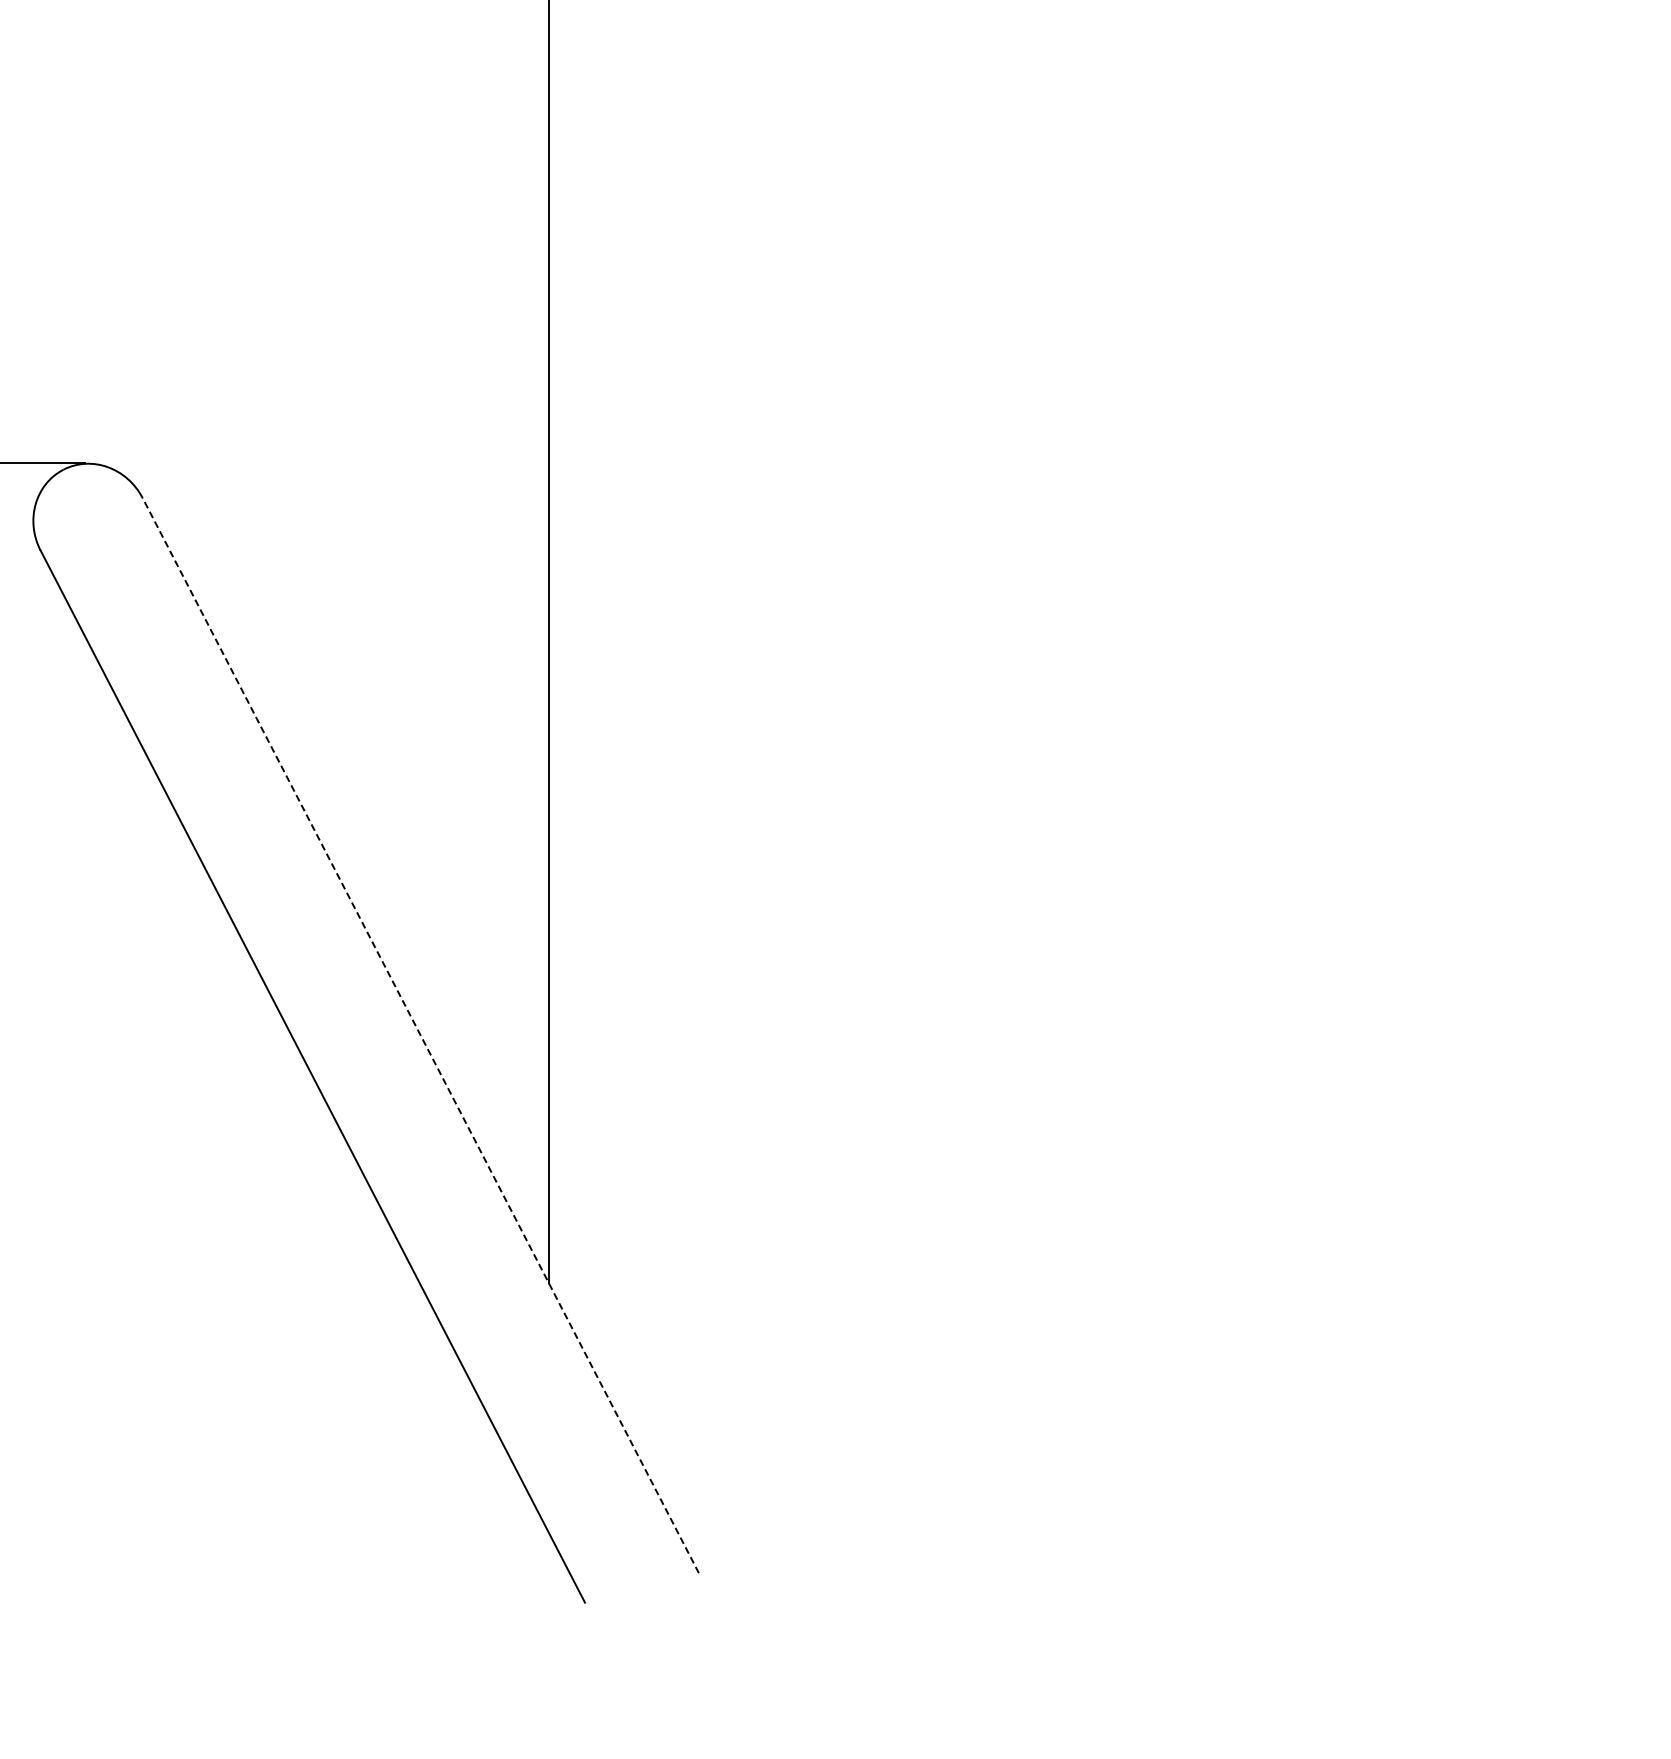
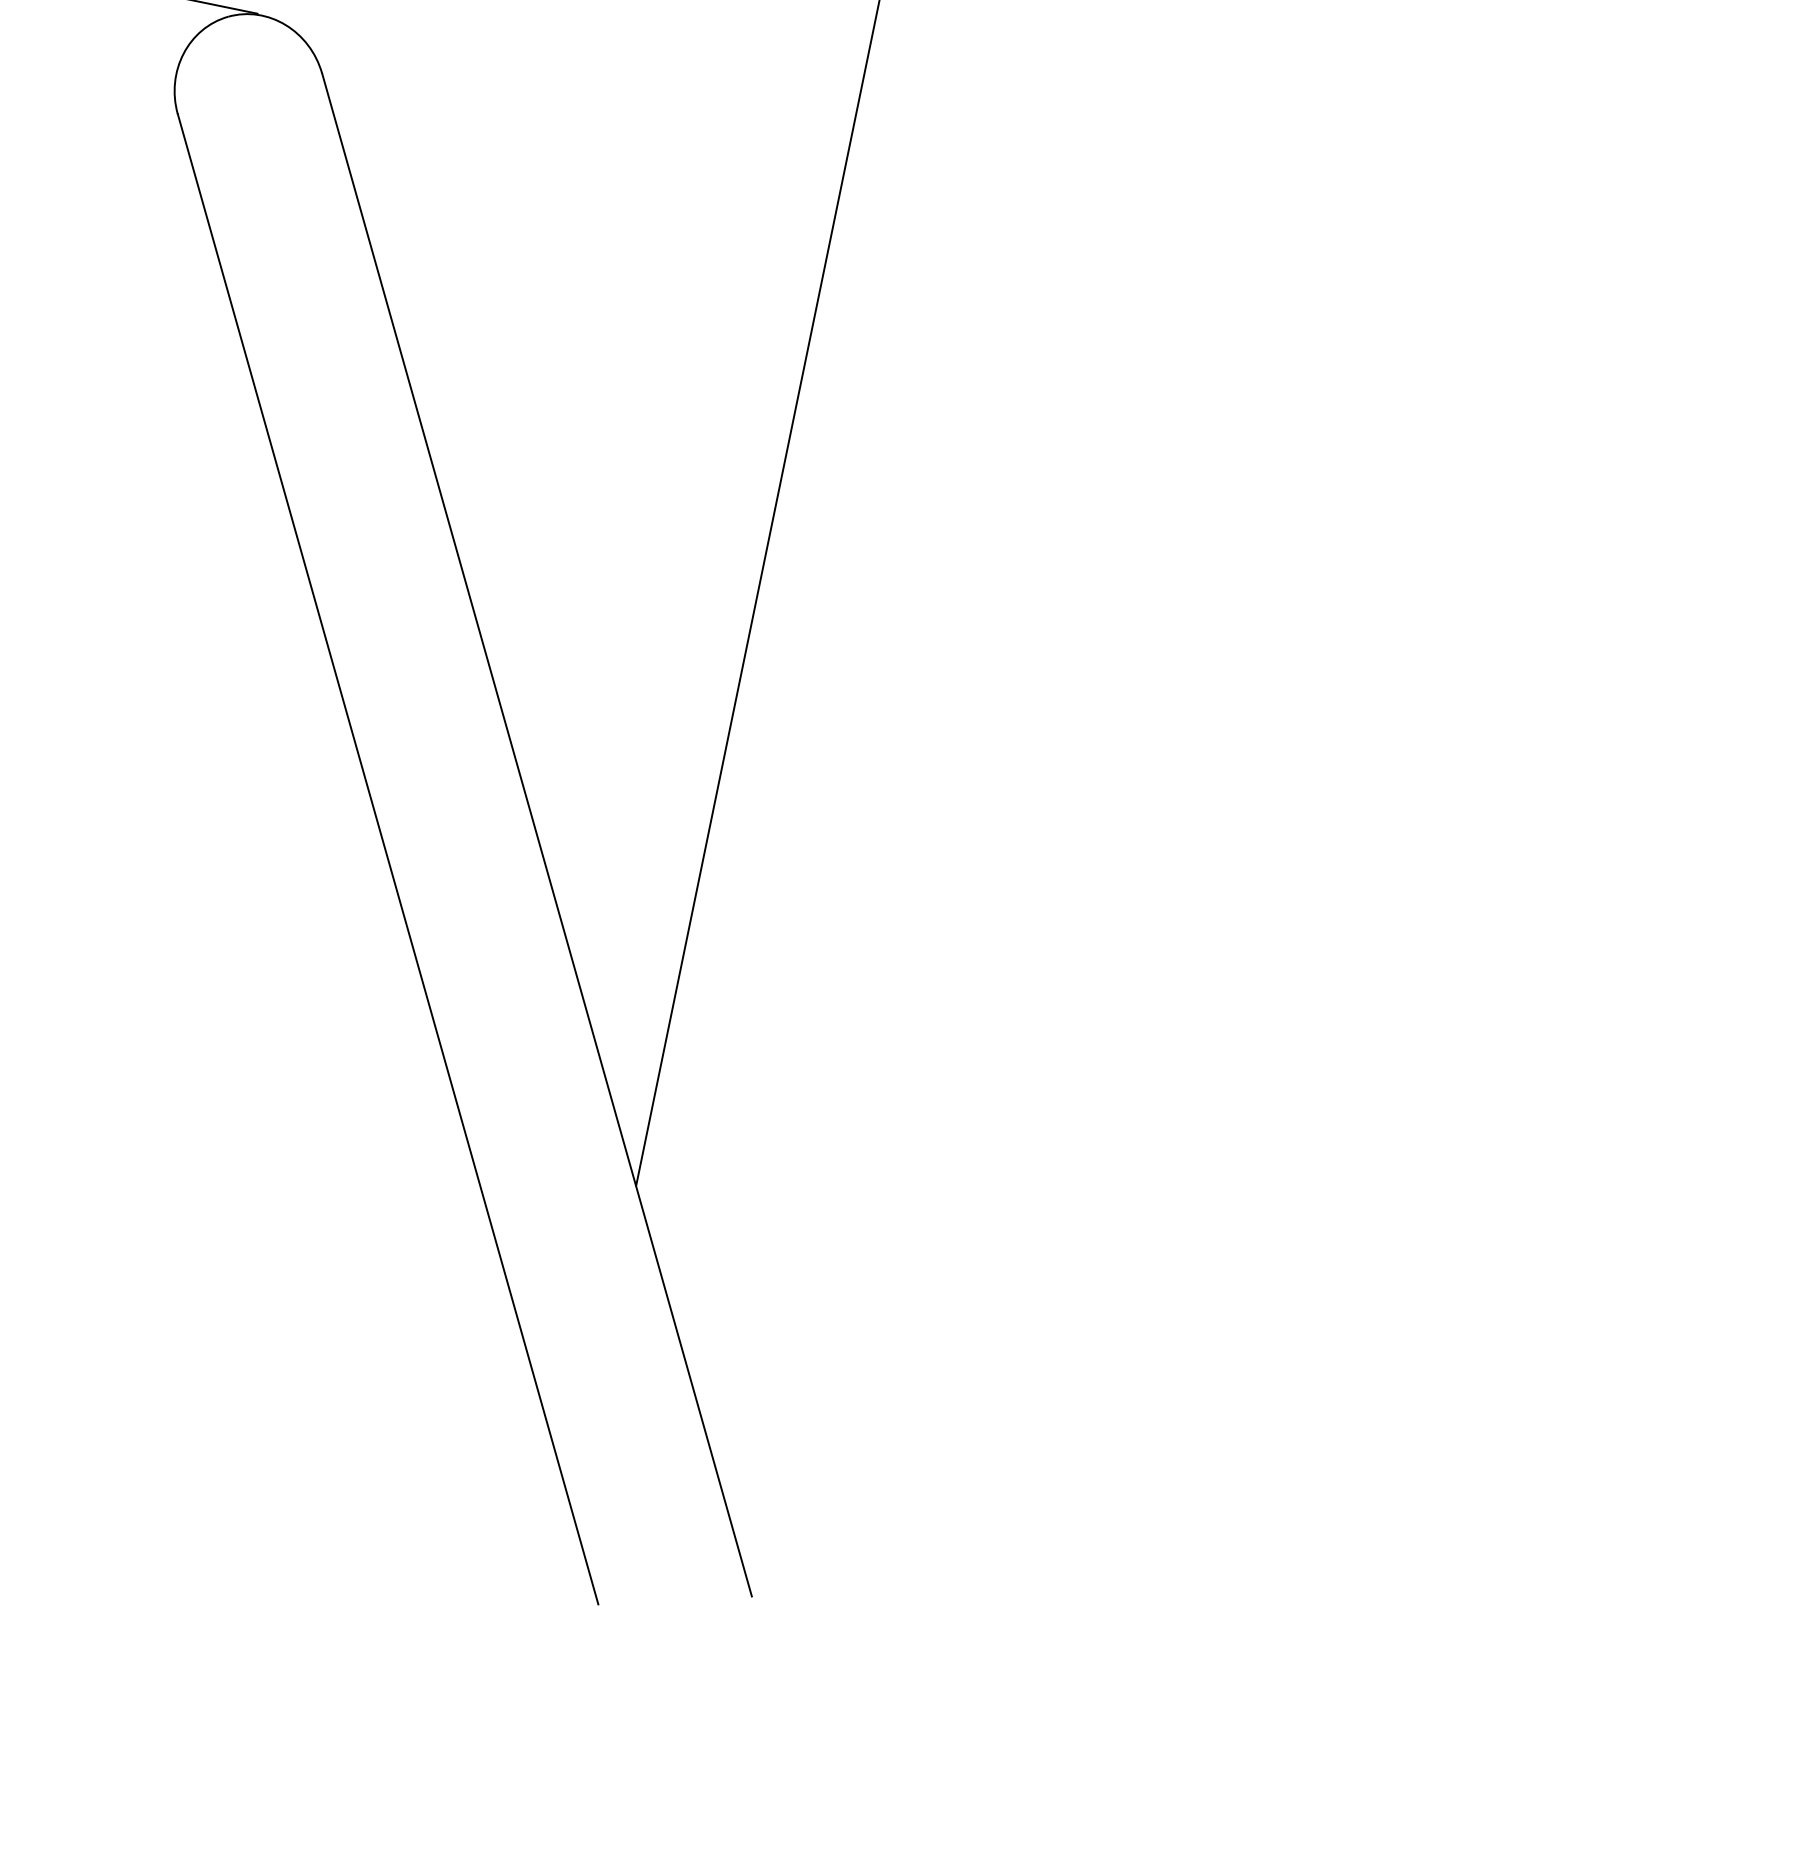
line: (420, 1035) -> (536, 834), dashed -> solid

